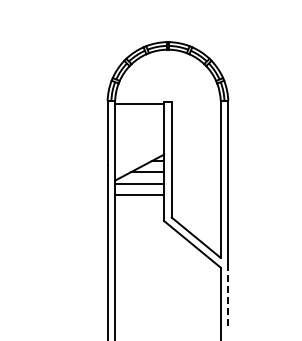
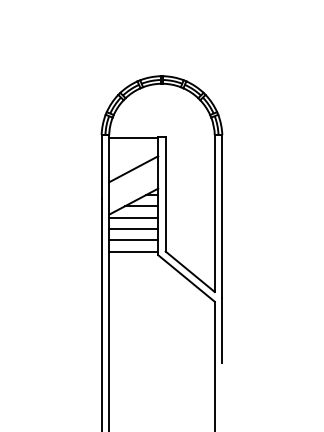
line: (139, 135) -> (133, 169), added
line: (139, 206) -> (133, 240), added
line: (139, 217) -> (133, 251), added
line: (228, 296) -> (222, 330), dashed -> solid

